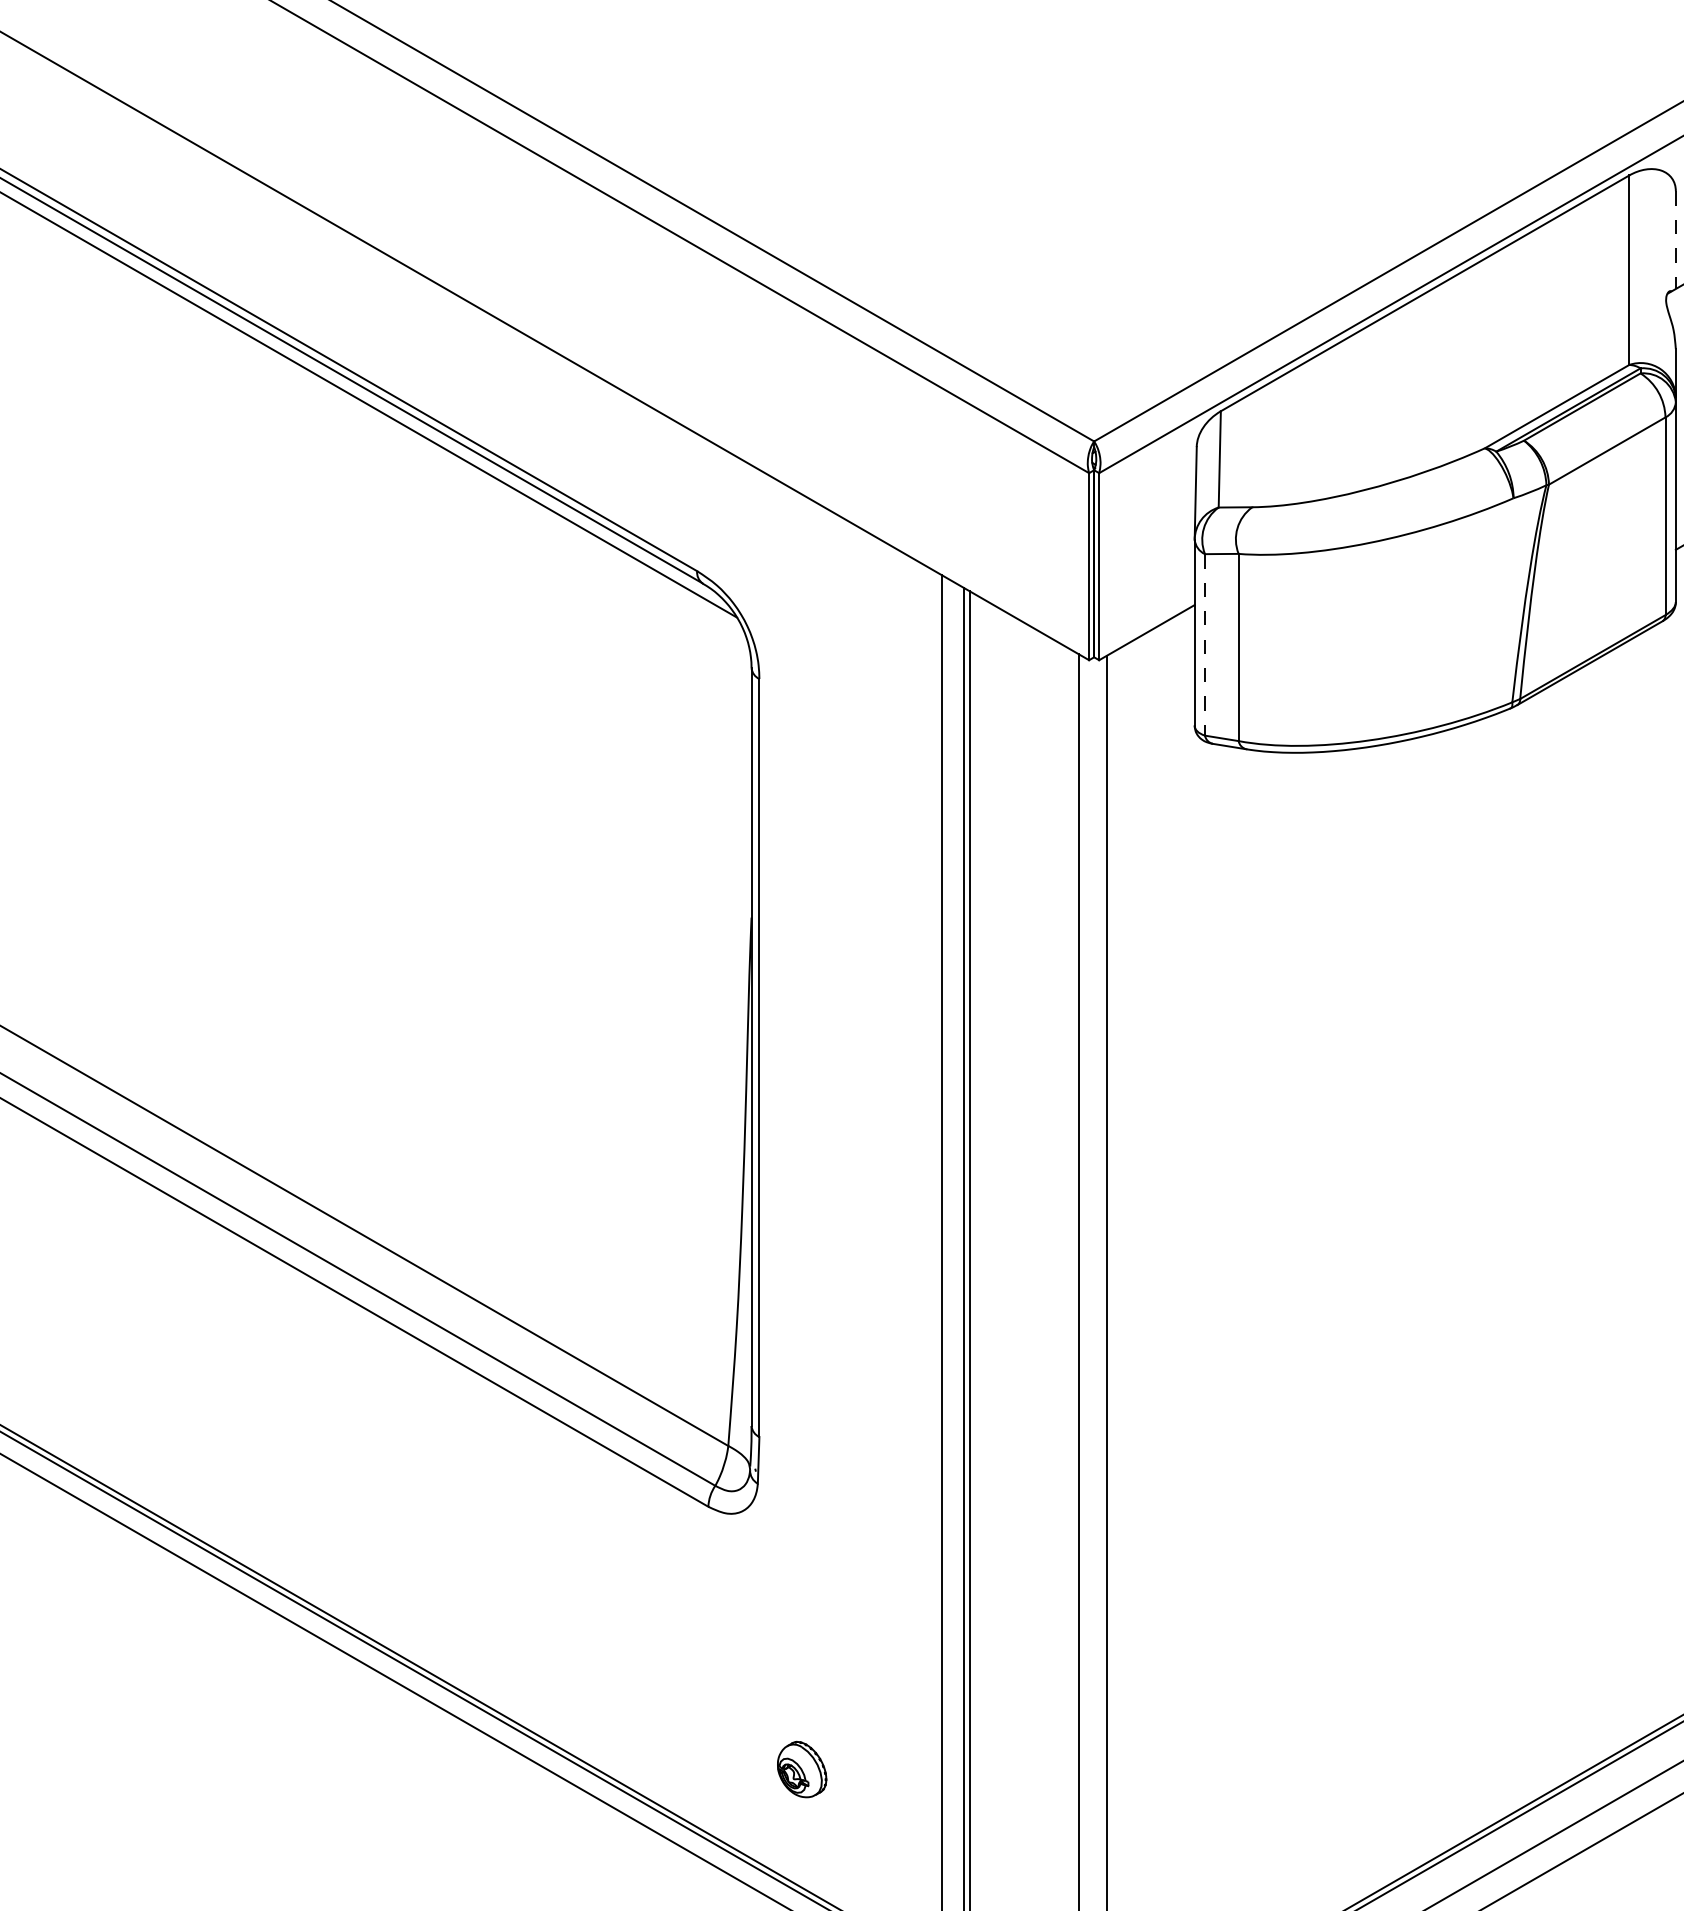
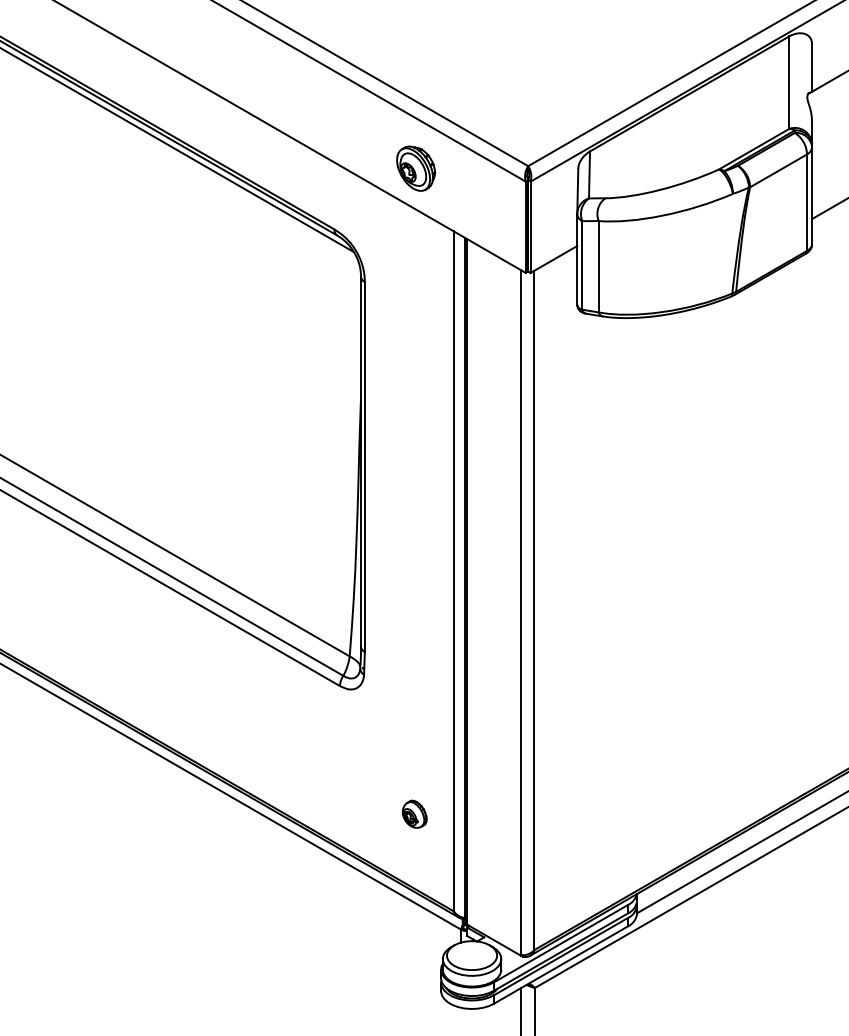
line: (1676, 239) -> (812, 67), dashed -> solid
part: (865, 446) -> (416, 168), added
line: (1205, 644) -> (582, 265), dashed -> solid
part: (801, 1767) -> (414, 813), moved

